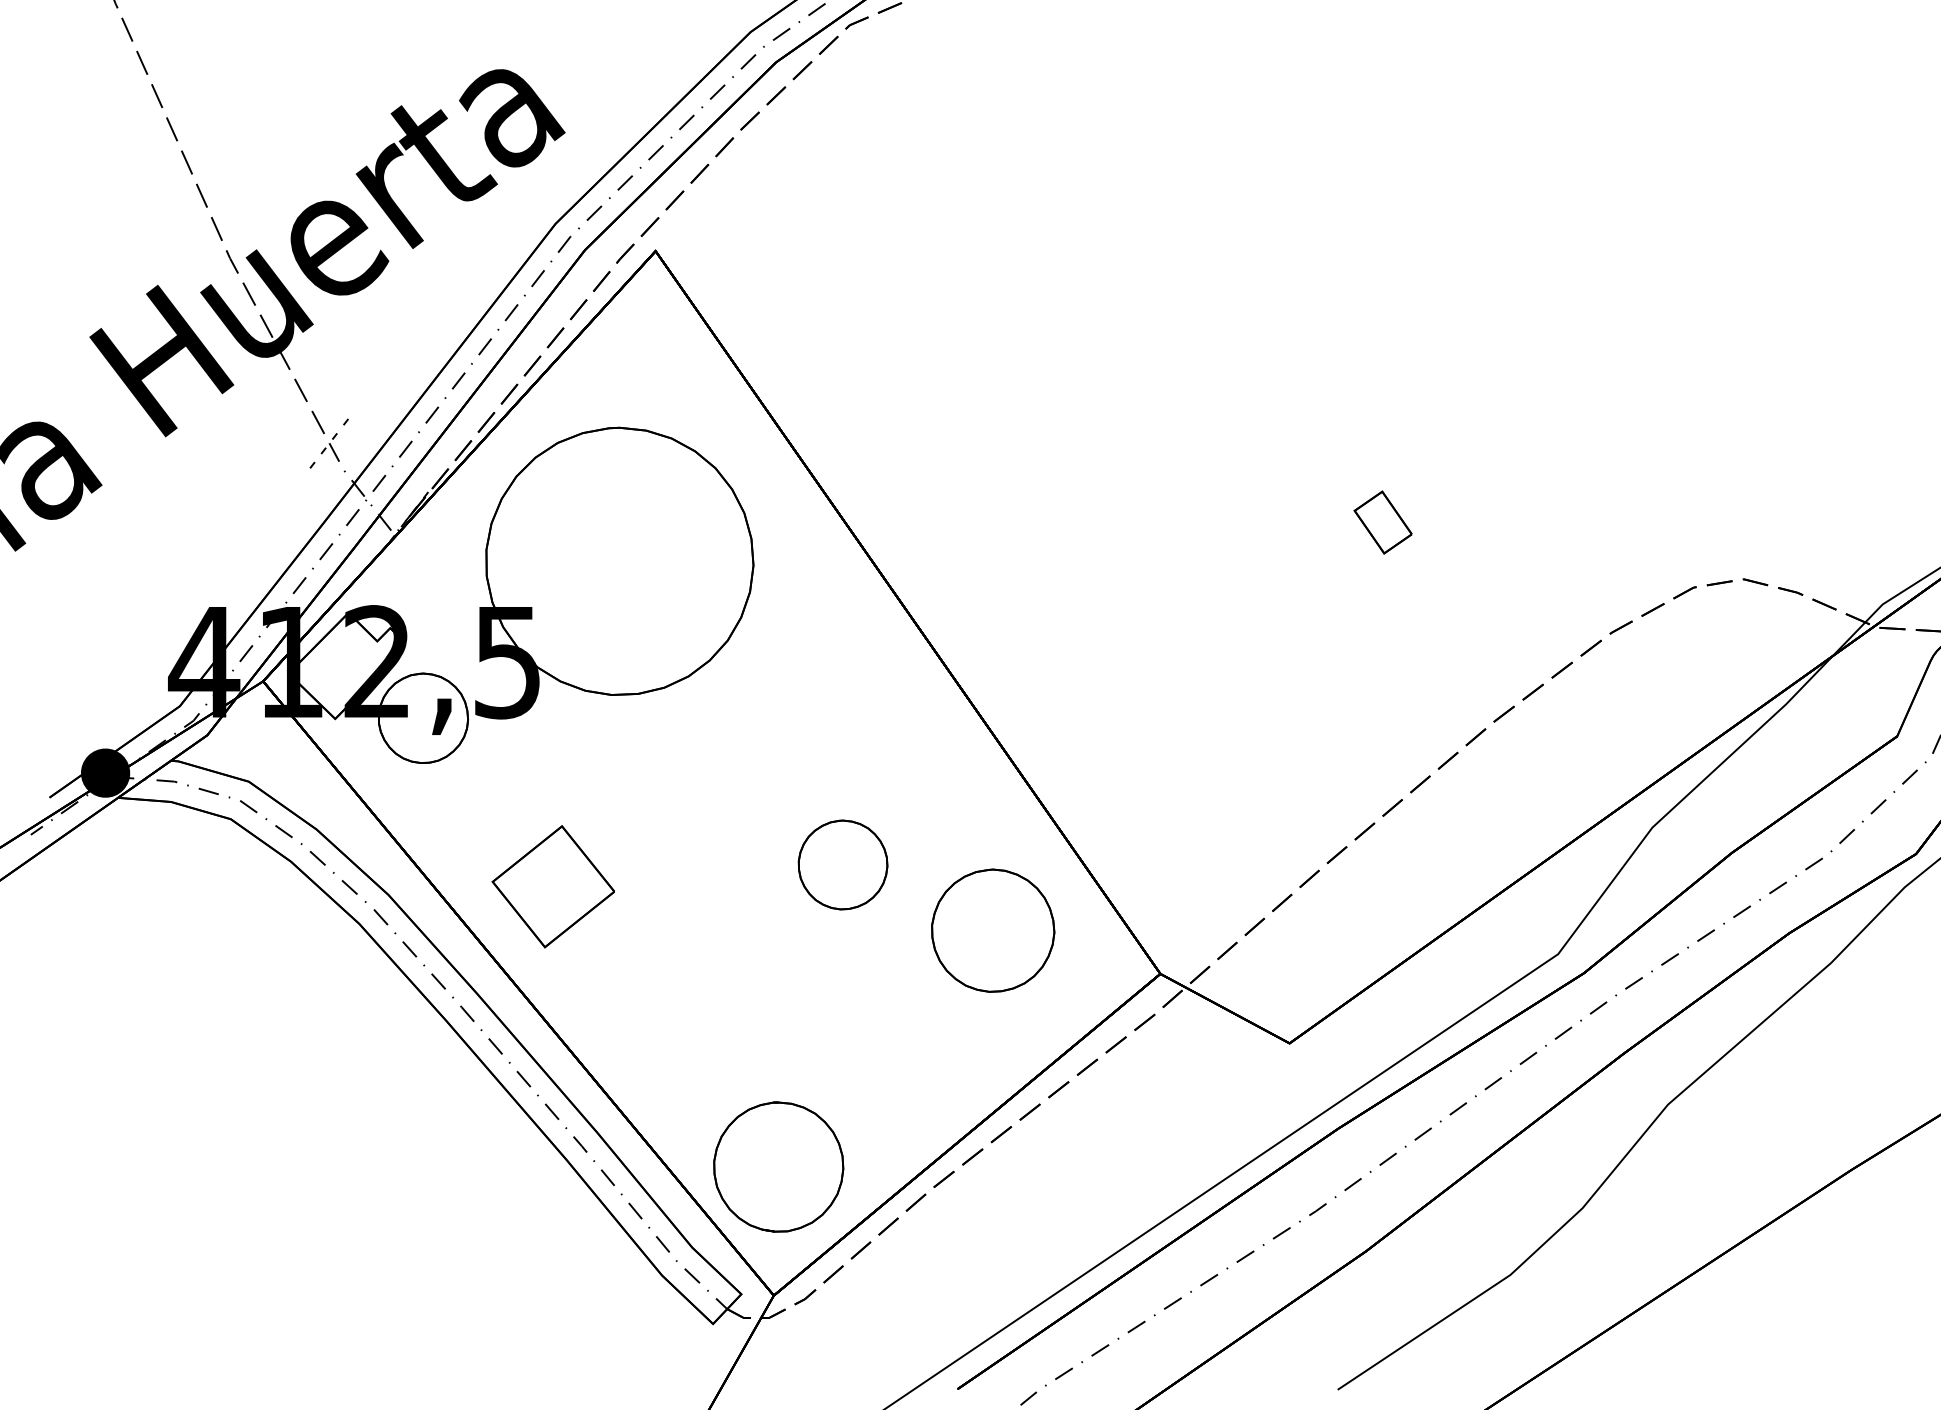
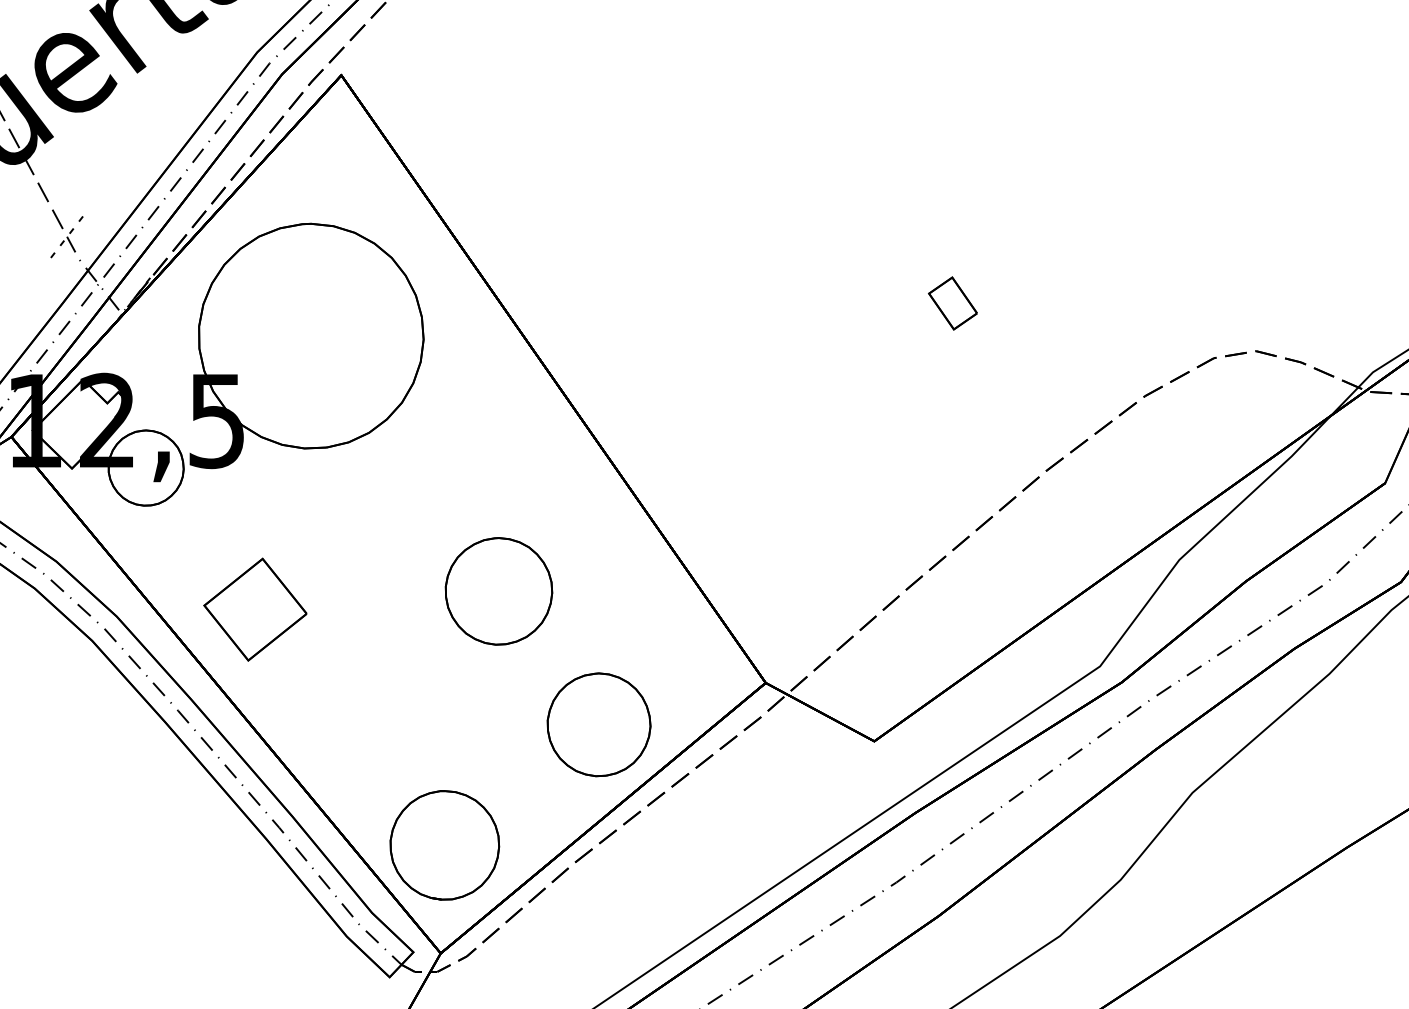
part: (842, 864) -> (498, 590), size x1.43
part: (993, 930) -> (599, 724), moved

